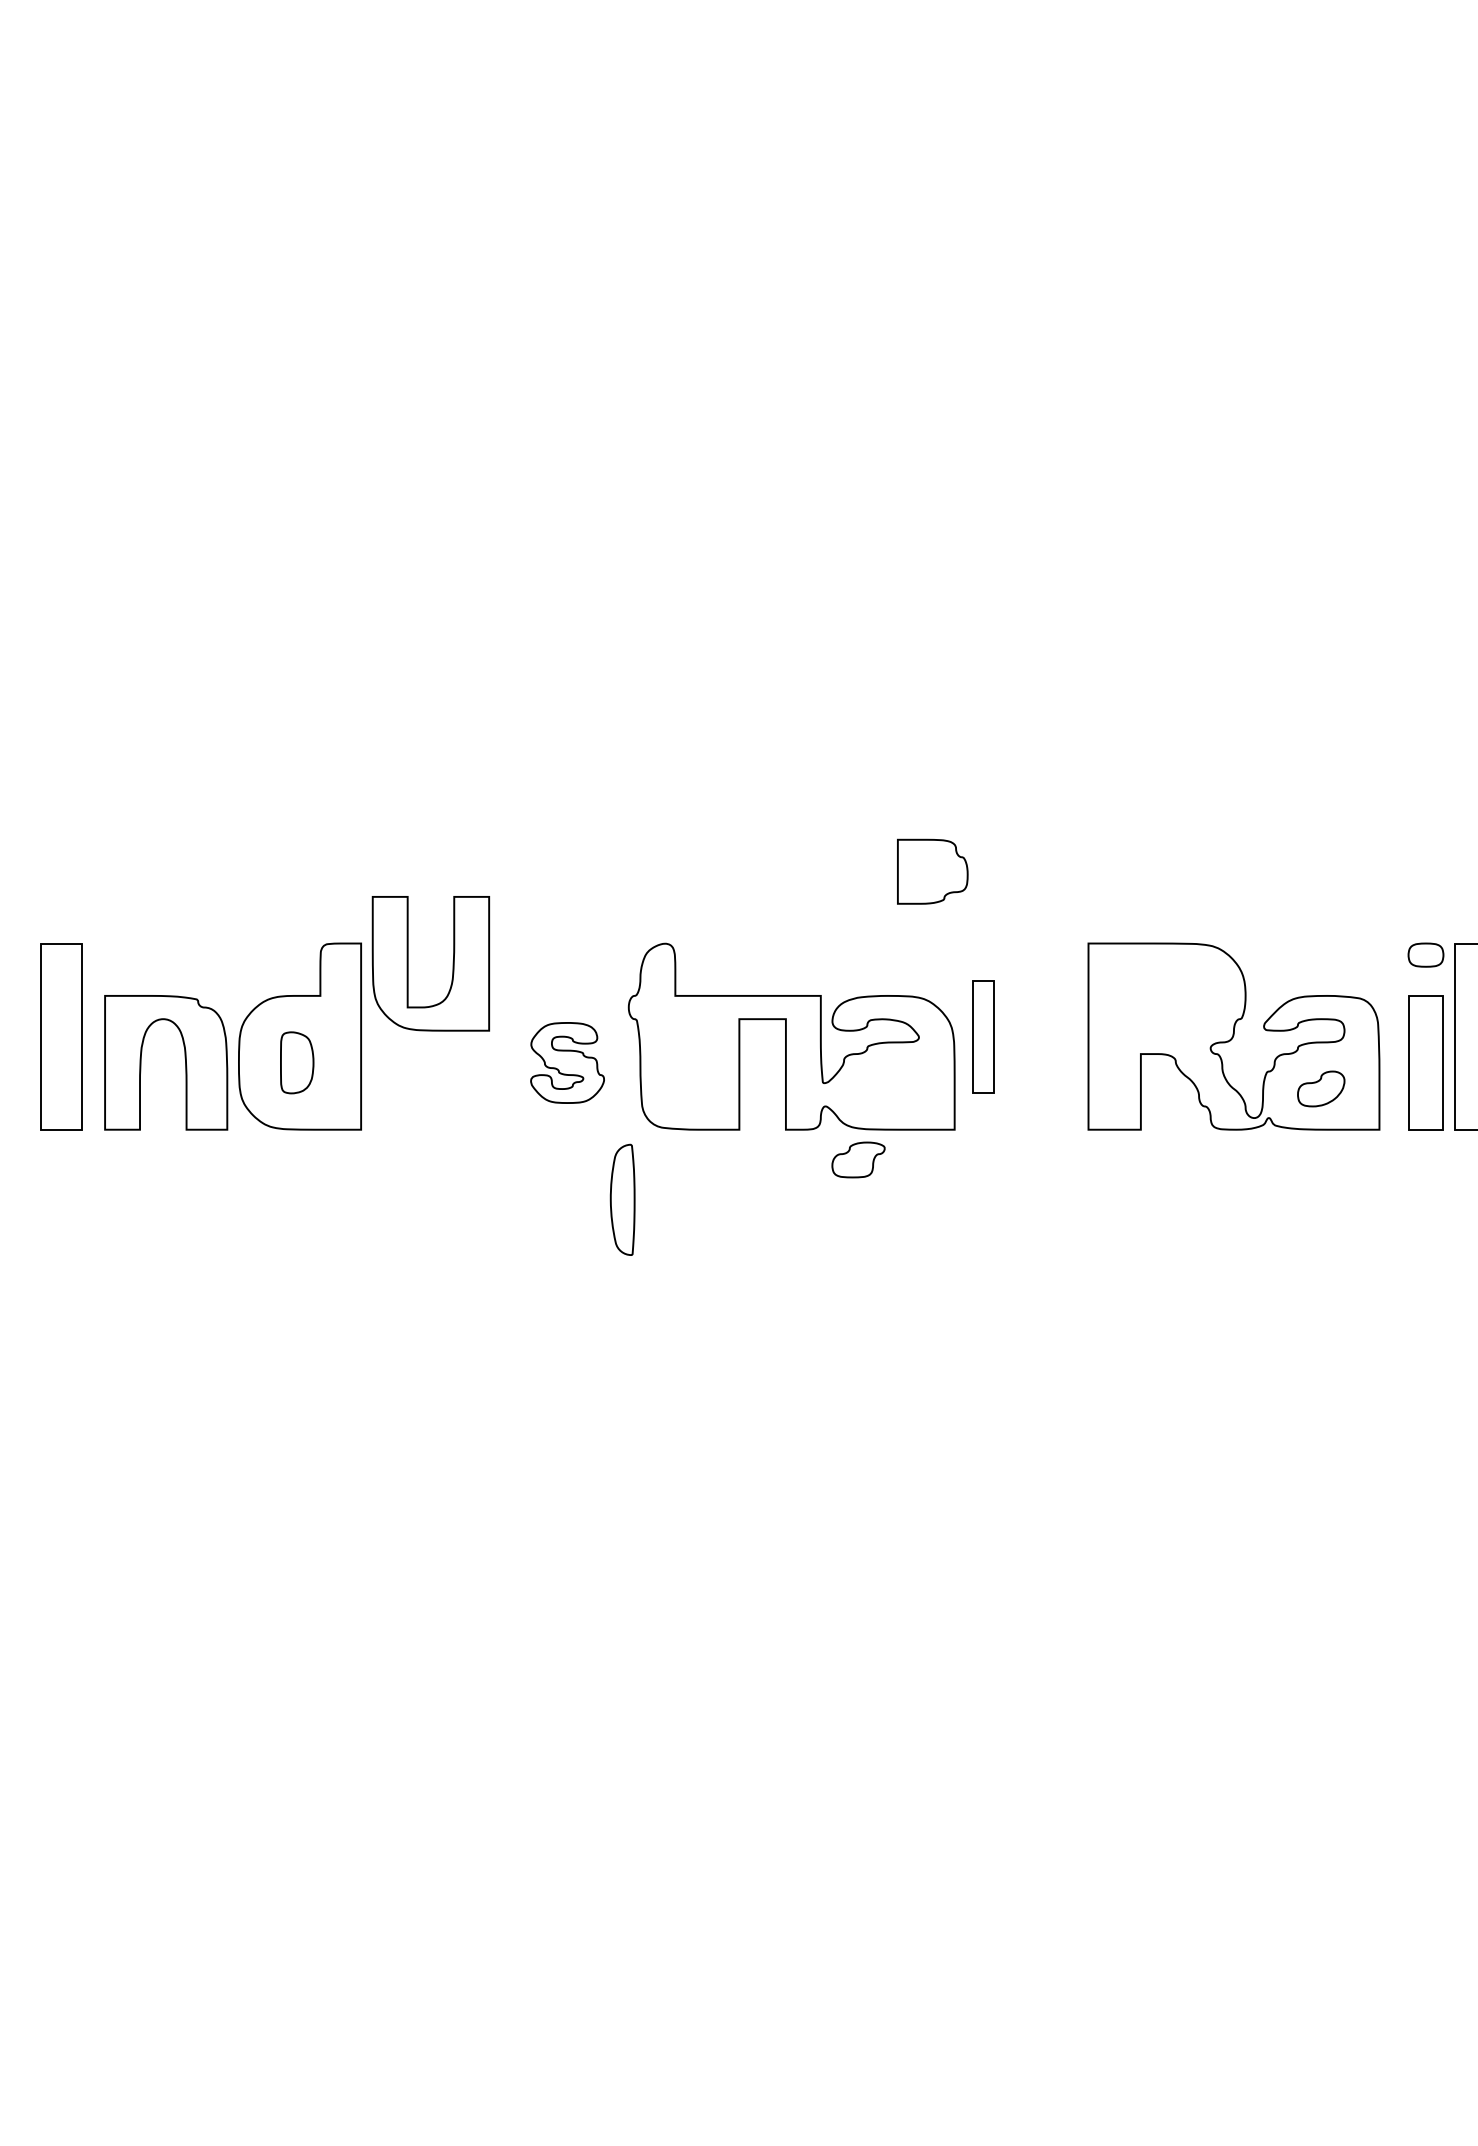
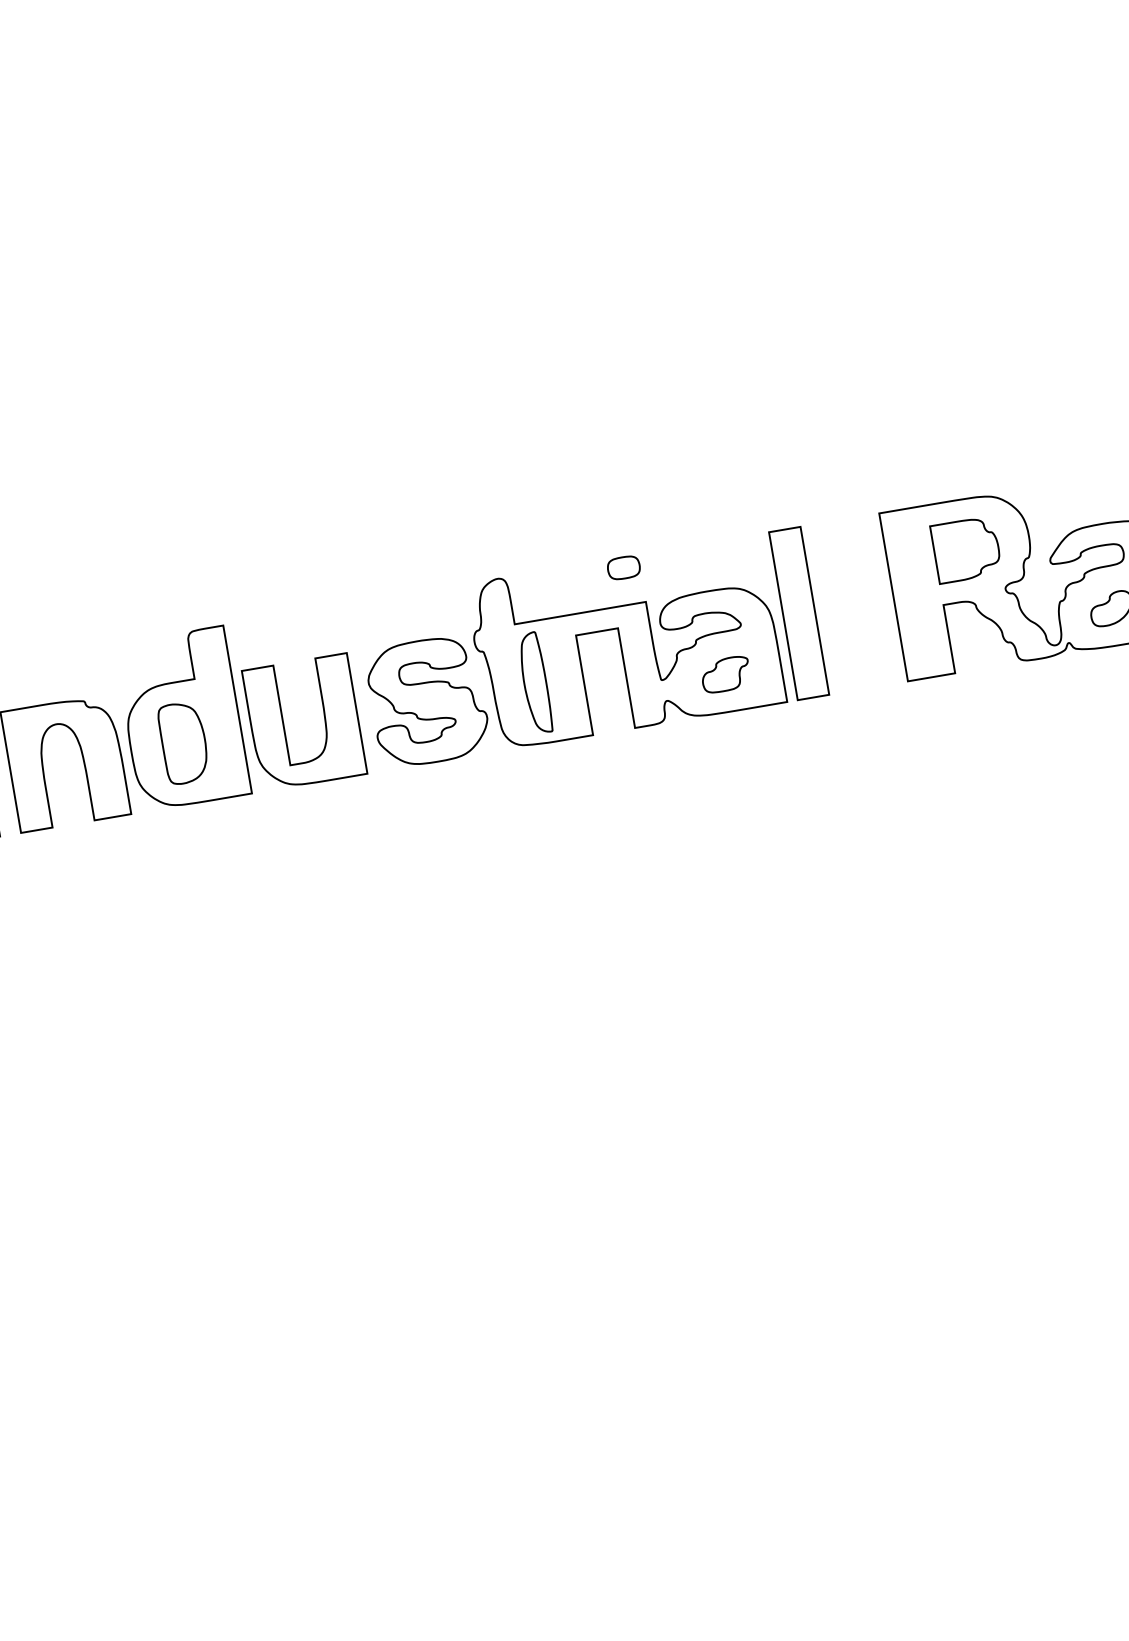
part: (932, 871) -> (966, 549), moved
part: (803, 954) -> (623, 567), added
part: (408, 963) -> (284, 725), moved
part: (983, 1036) -> (798, 613), size x1.67
part: (297, 1062) -> (184, 742), size x1.43
part: (567, 1062) -> (427, 701), size x1.67
part: (858, 1159) -> (725, 674), moved
part: (622, 1199) -> (535, 682), moved

